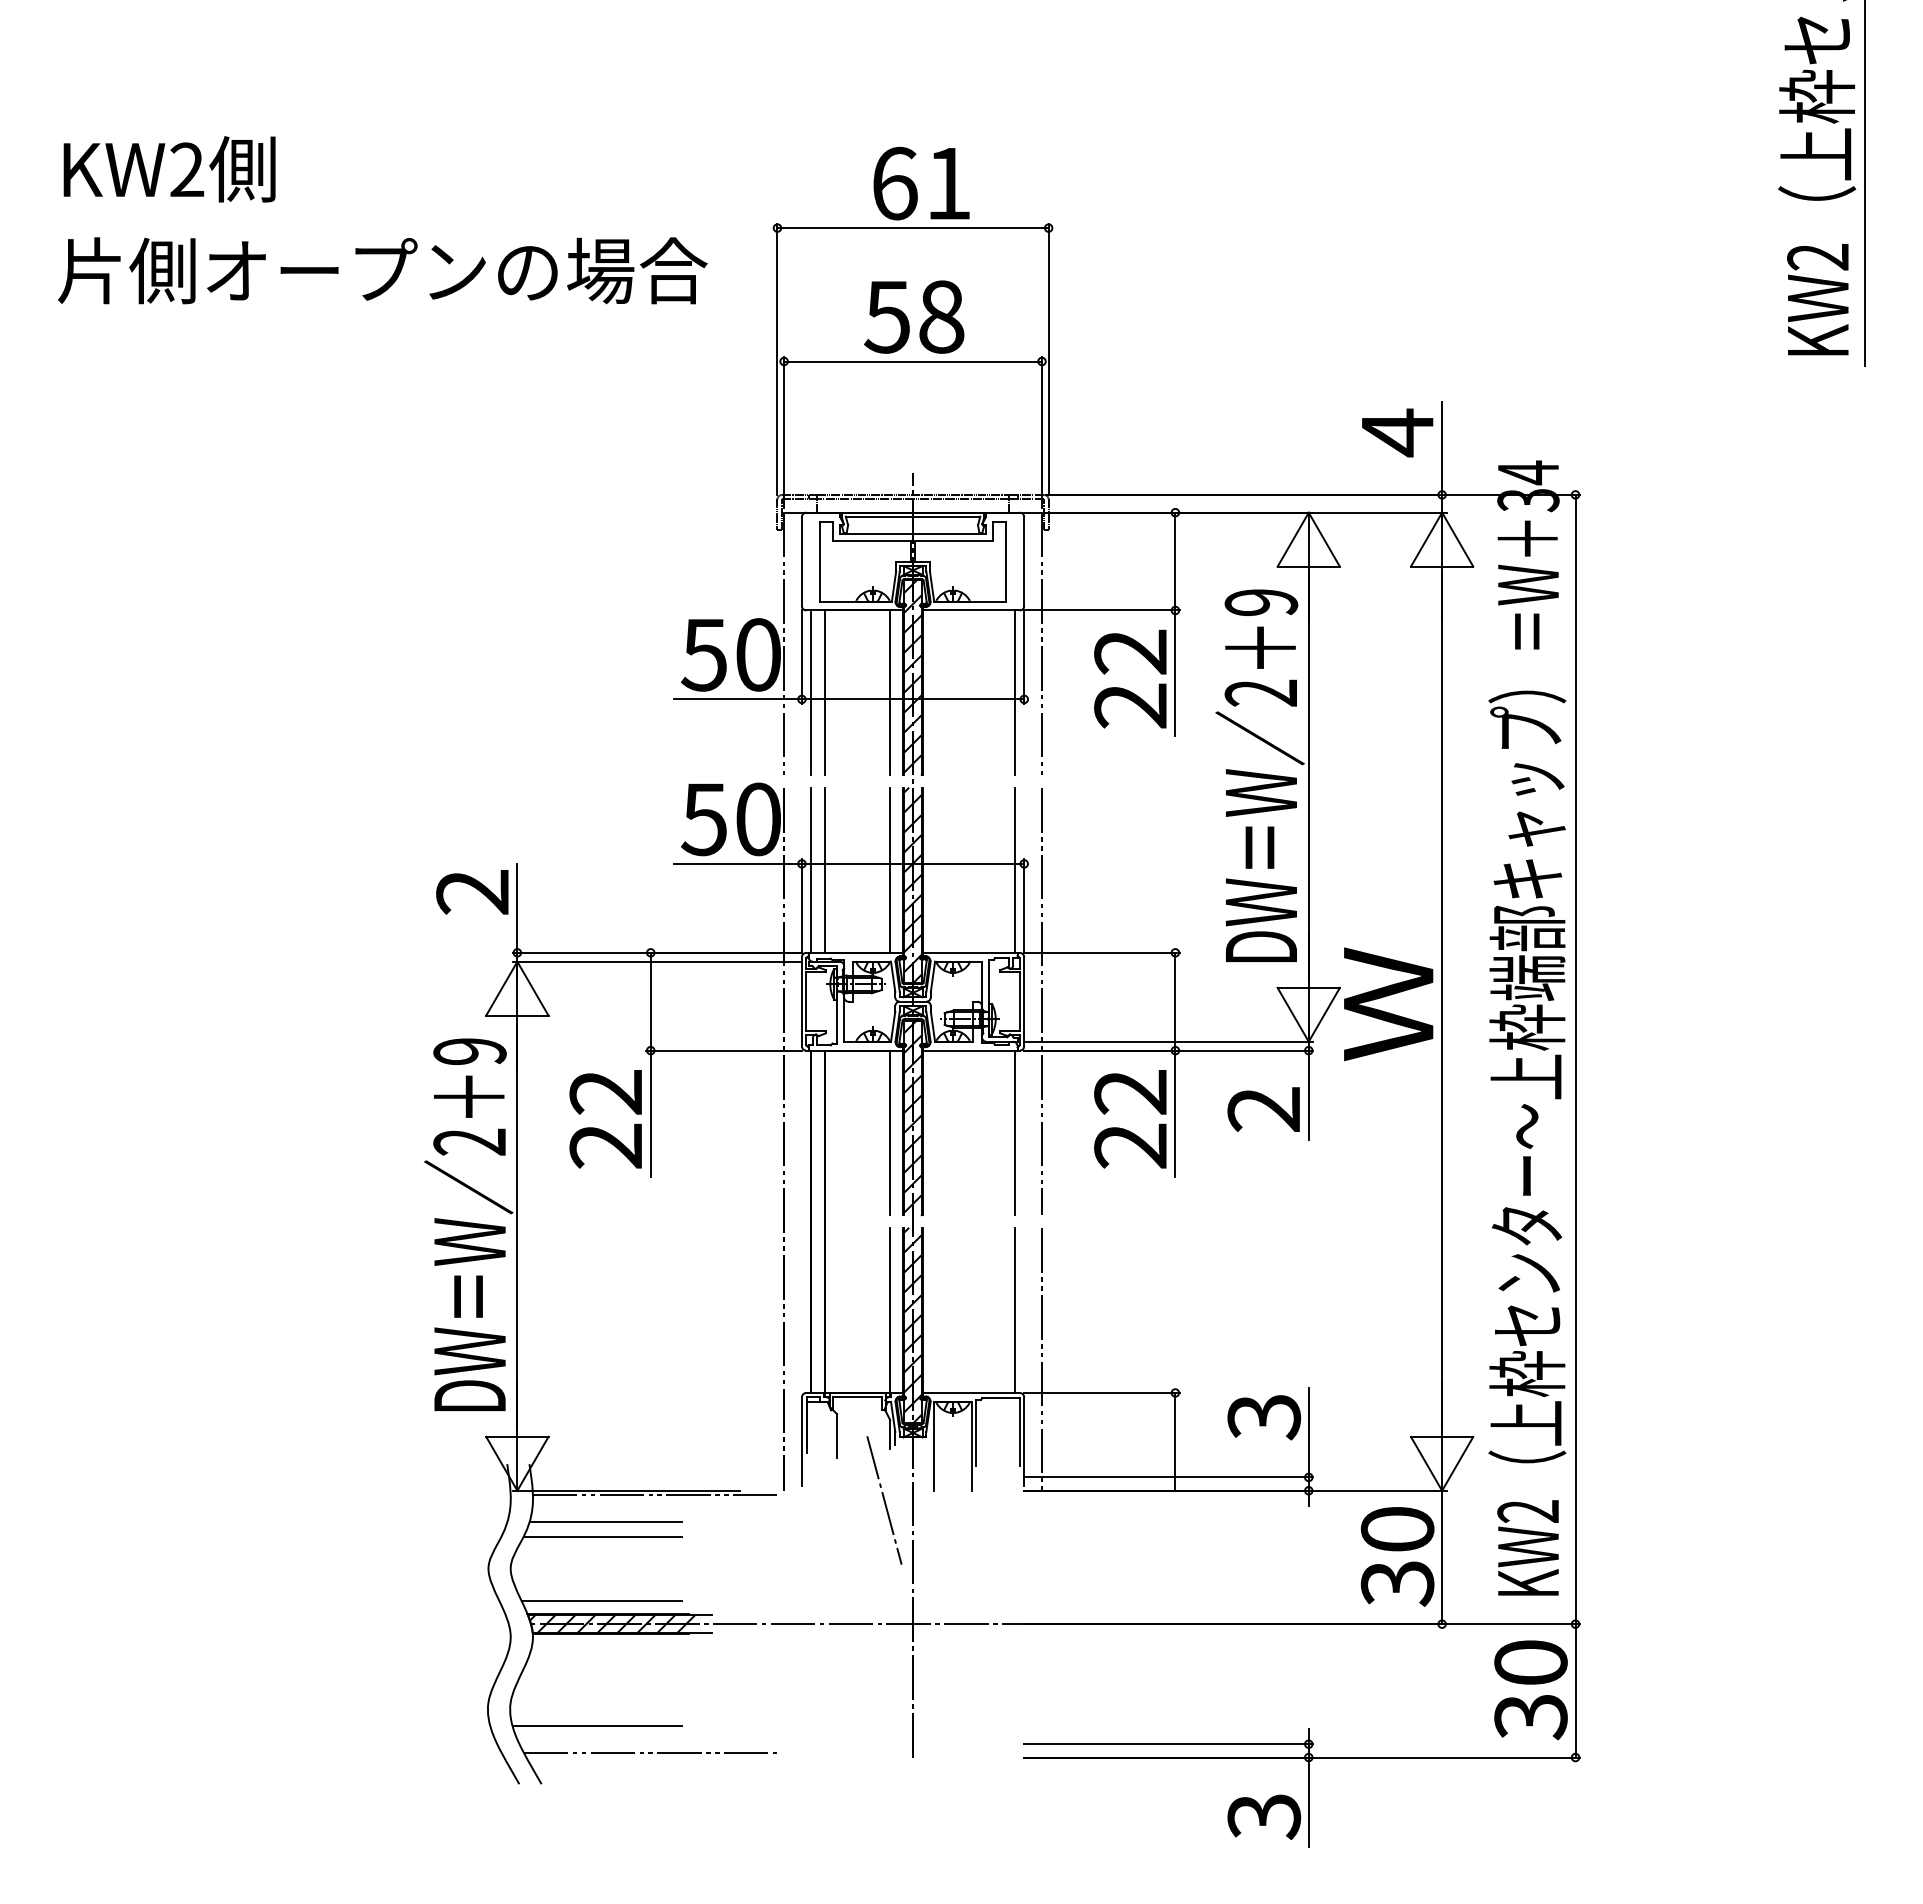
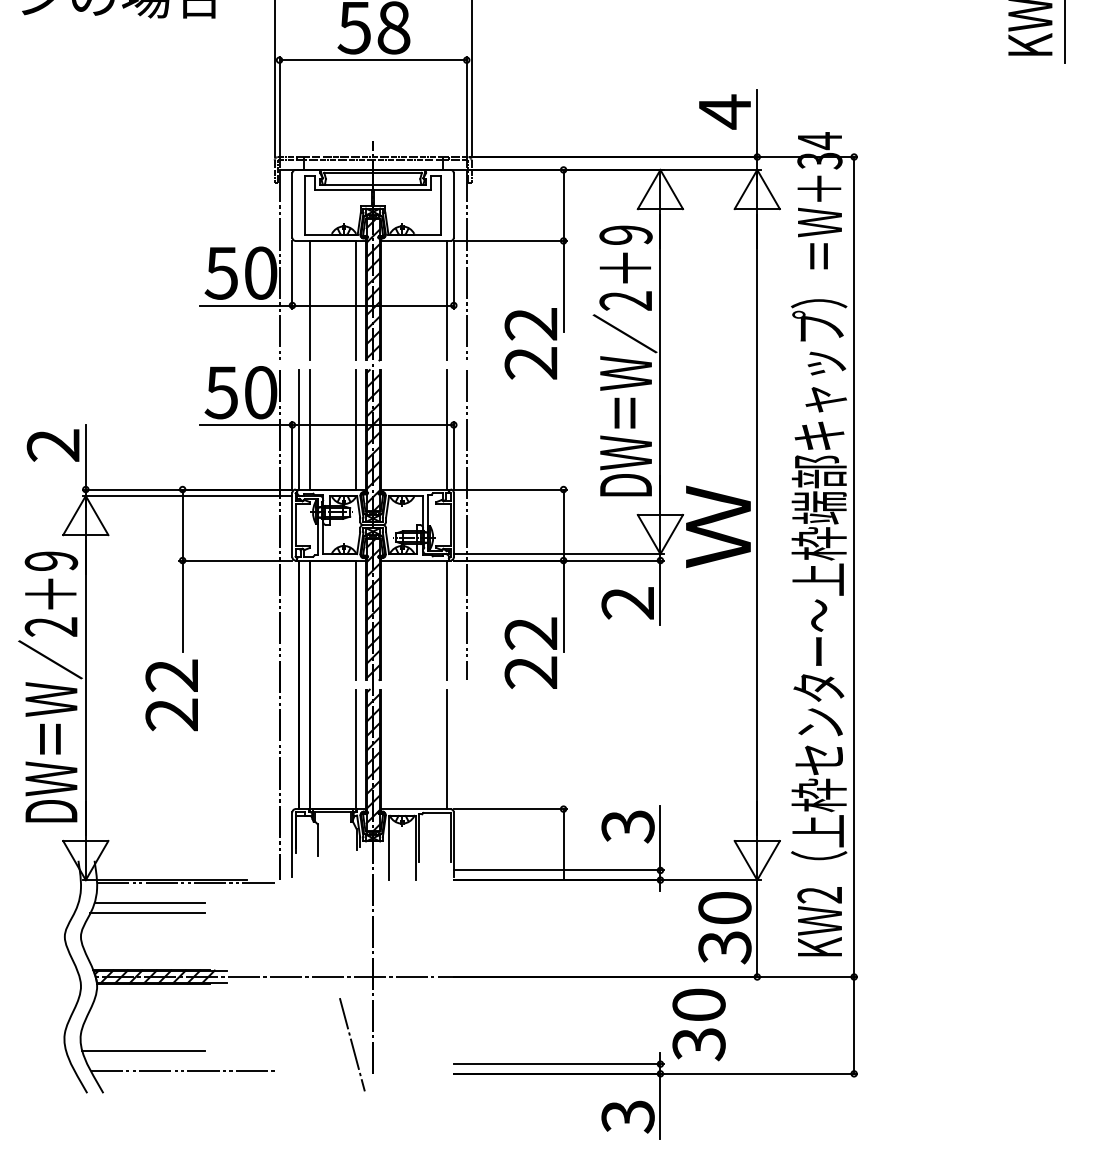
text: (1130, 678) -> (531, 343), moved
line: (810, 692) -> (298, 300), removed
text: (605, 1119) -> (171, 695), moved
text: (1130, 1119) -> (531, 653), moved
line: (1041, 1359) -> (466, 784), removed
line: (884, 1500) -> (352, 1044), moved
line: (601, 1601) -> (146, 960), removed
text: (1530, 1690) -> (698, 1025), moved

